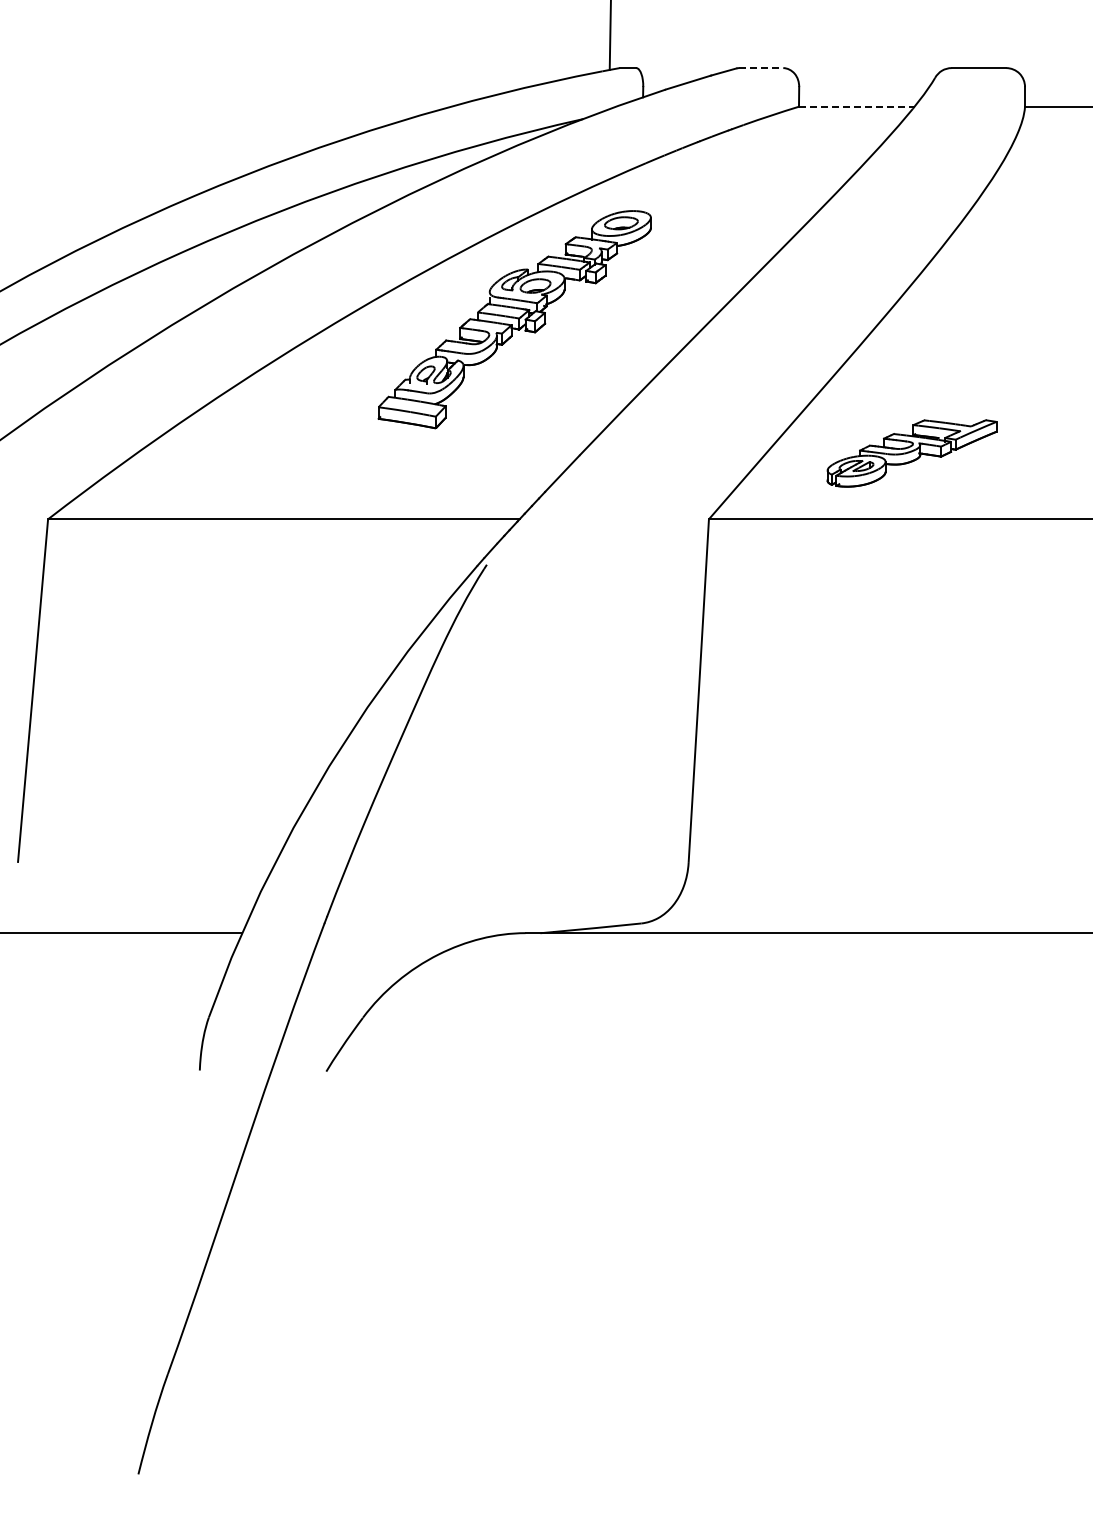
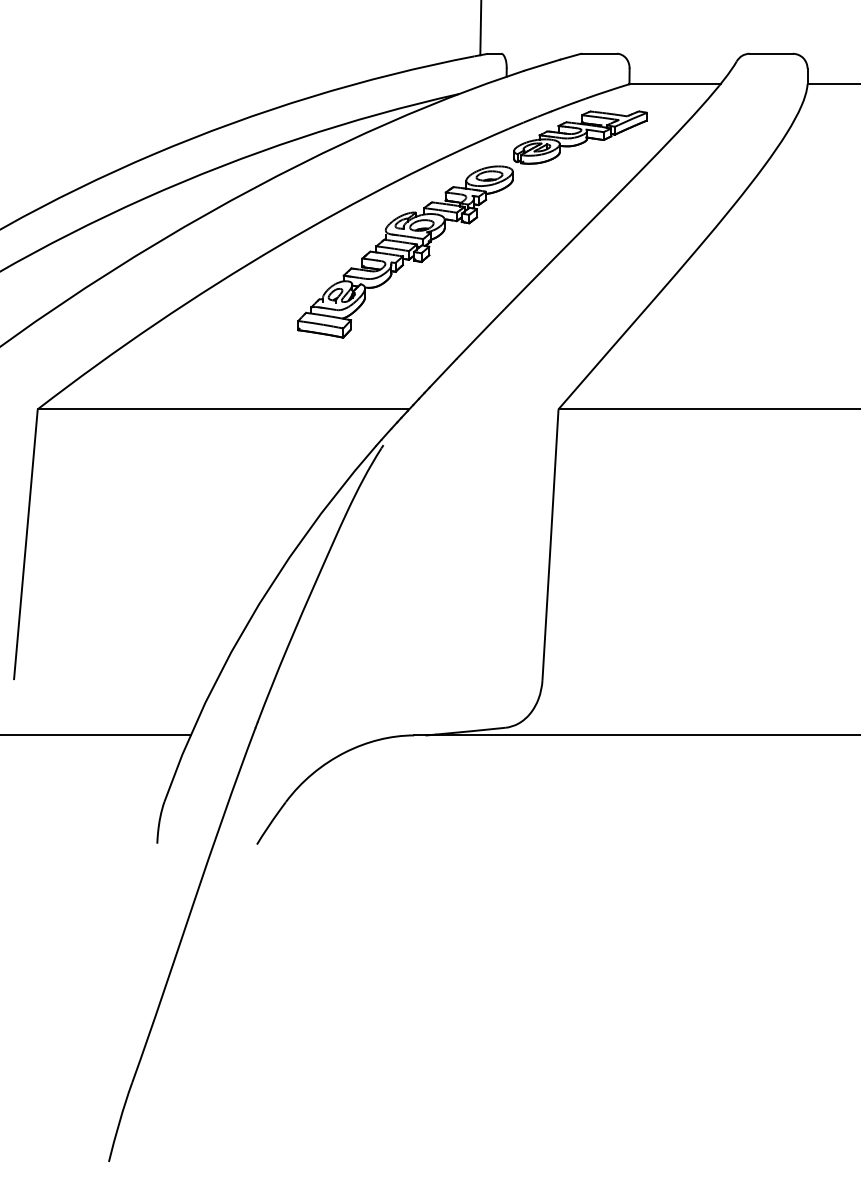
line: (761, 68) -> (599, 54), dashed -> solid
line: (856, 106) -> (674, 84), dashed -> solid
part: (911, 453) -> (580, 137), moved

